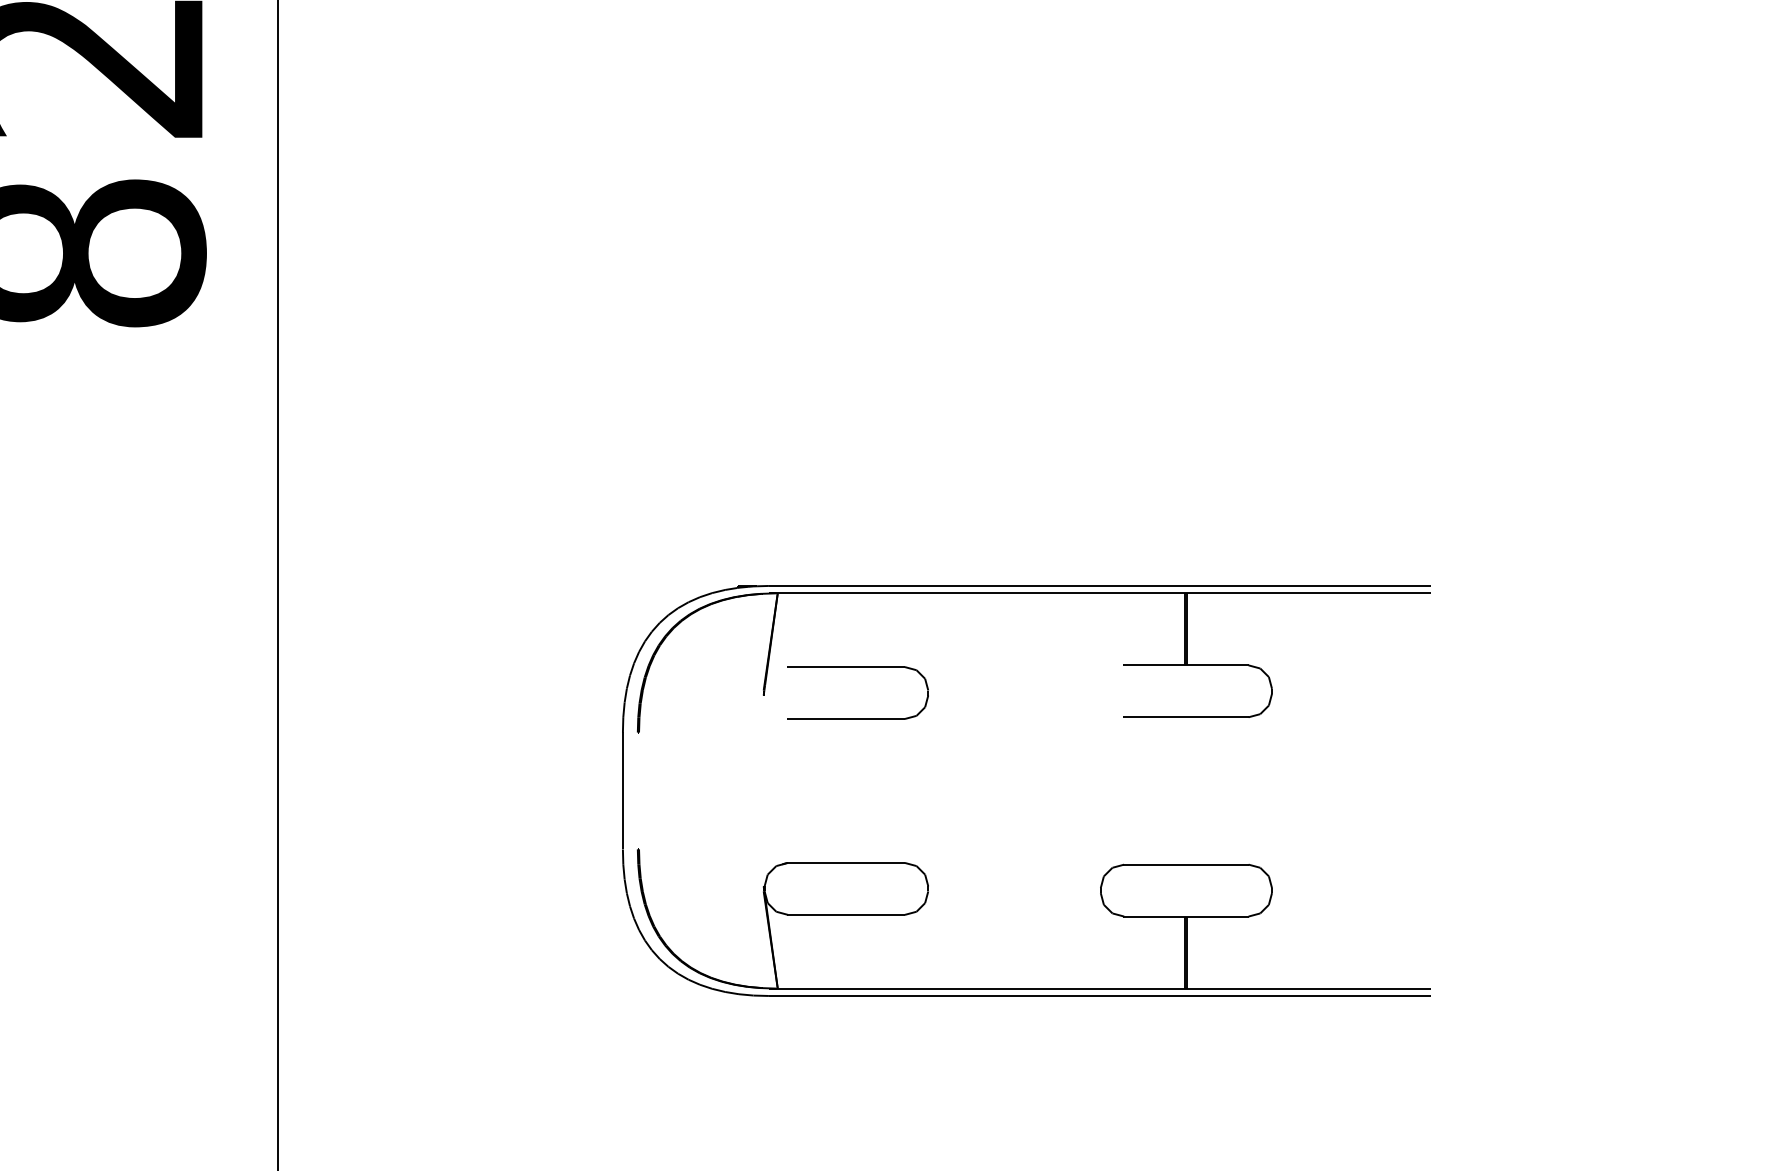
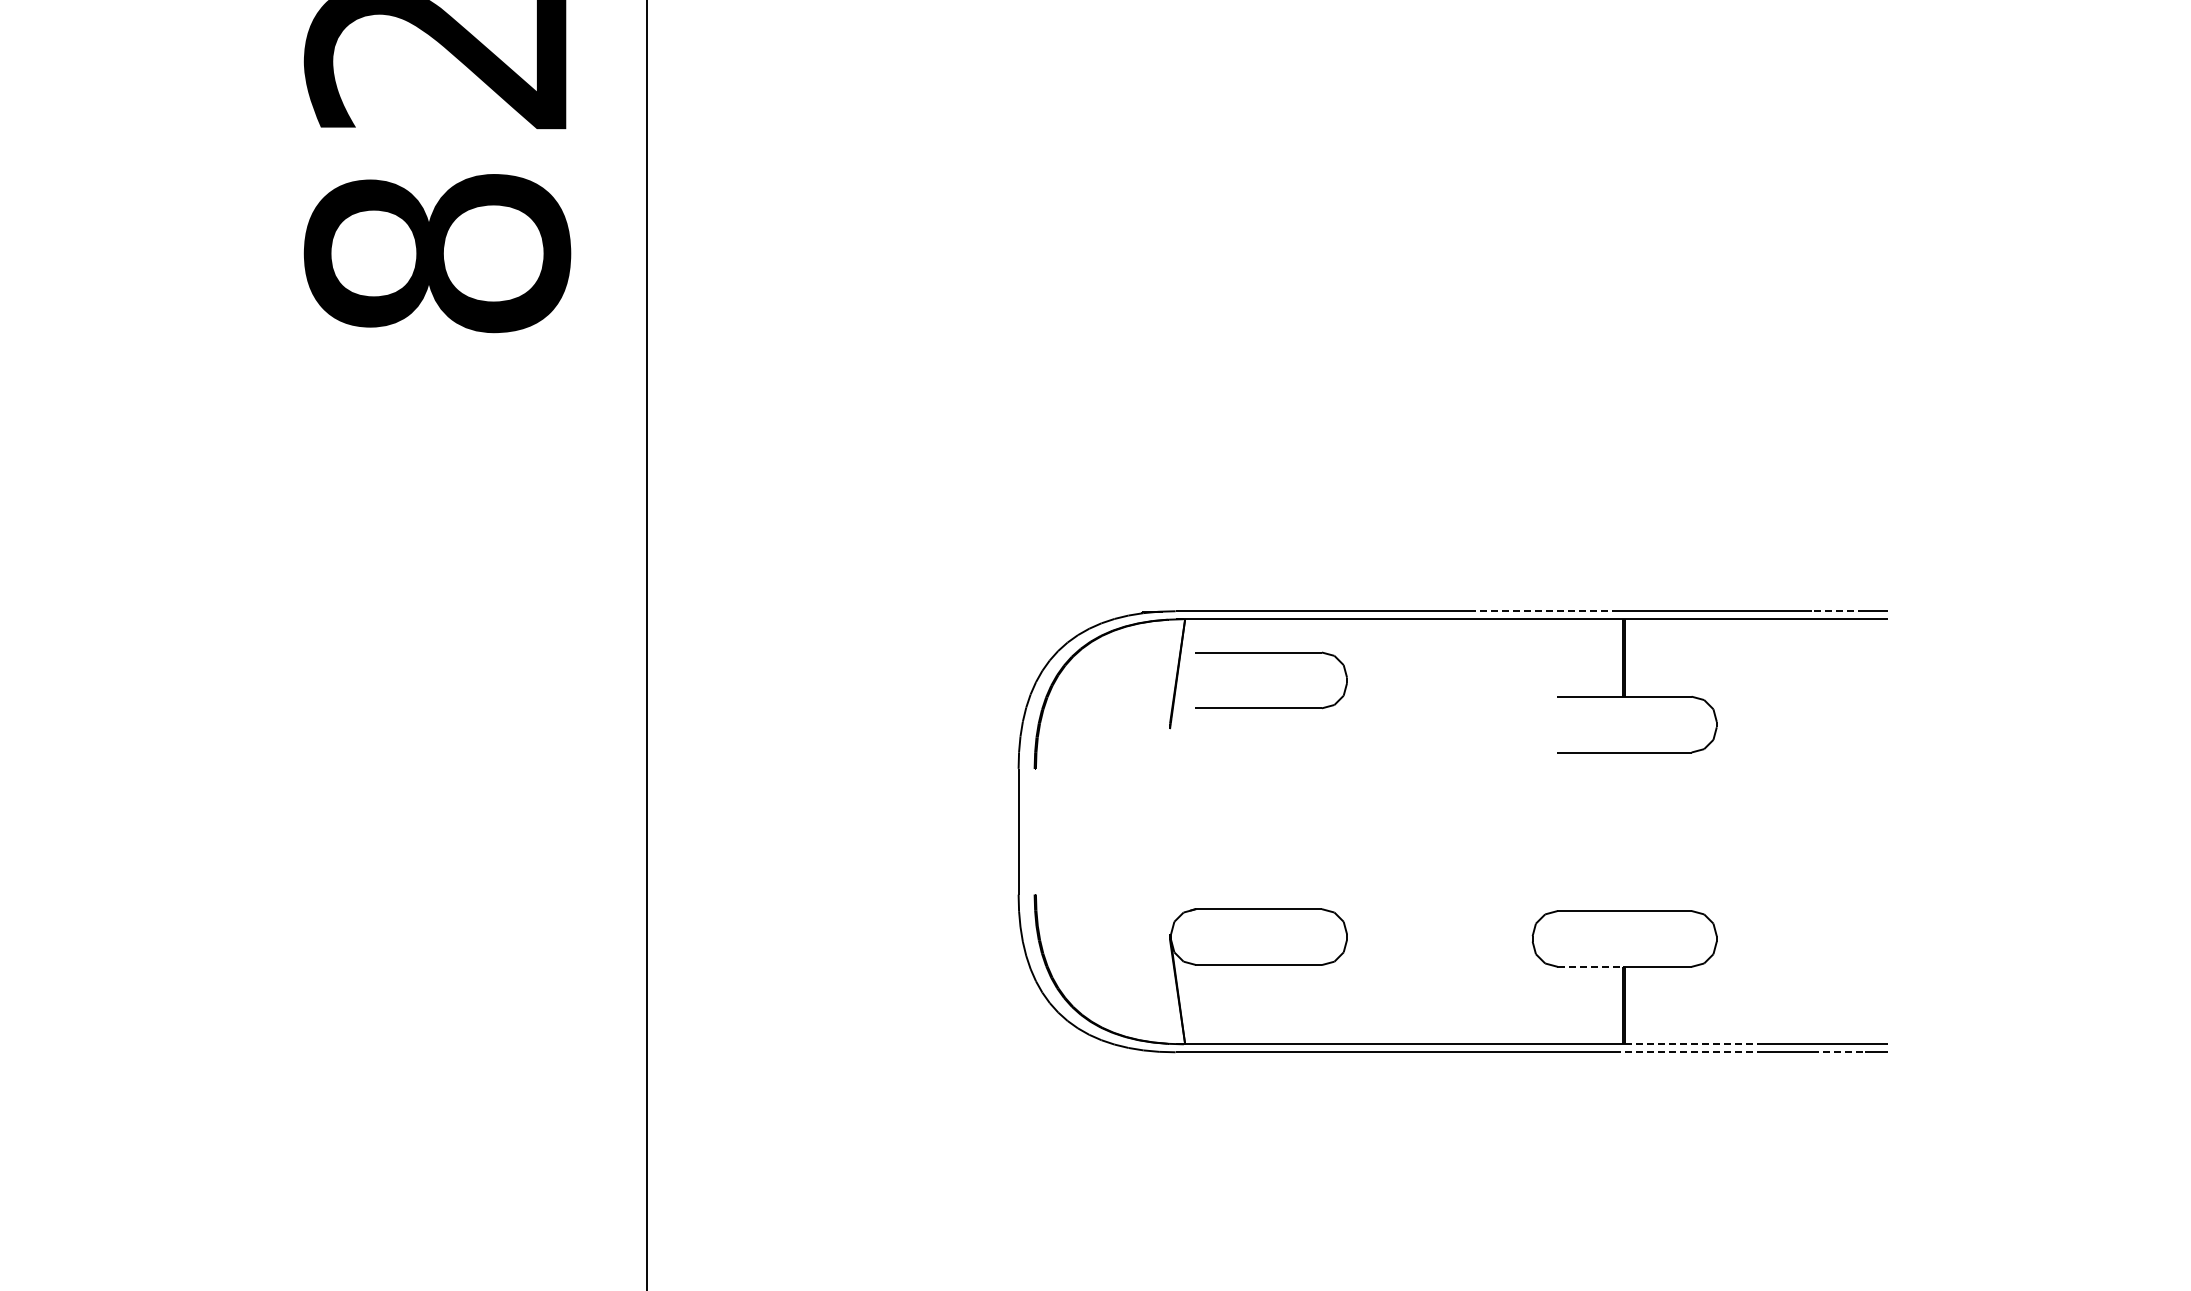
line: (1114, 586) -> (1547, 611), solid -> dashed
line: (1385, 586) -> (1838, 611), solid -> dashed
part: (858, 668) -> (1271, 653), moved
line: (1154, 916) -> (1590, 966), solid -> dashed
line: (1251, 988) -> (1694, 1044), solid -> dashed
line: (1249, 996) -> (1692, 1052), solid -> dashed
line: (1386, 996) -> (1839, 1052), solid -> dashed

